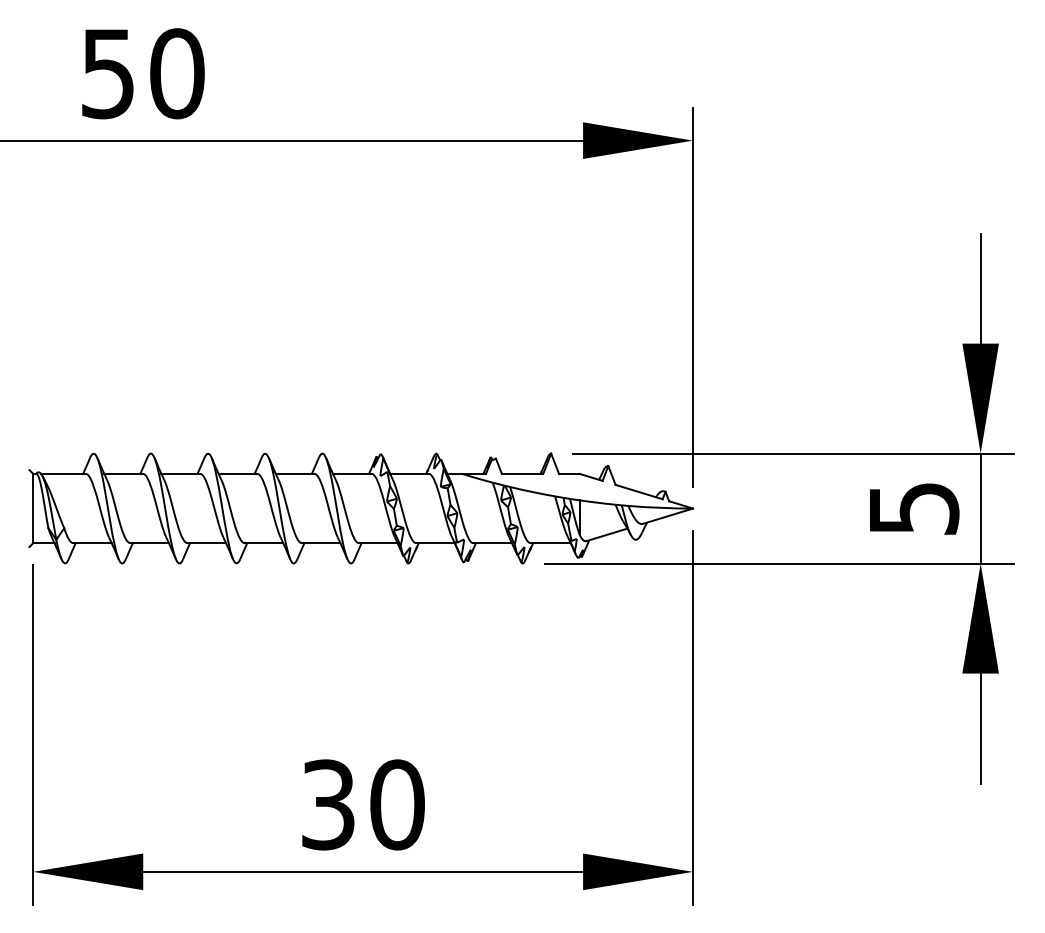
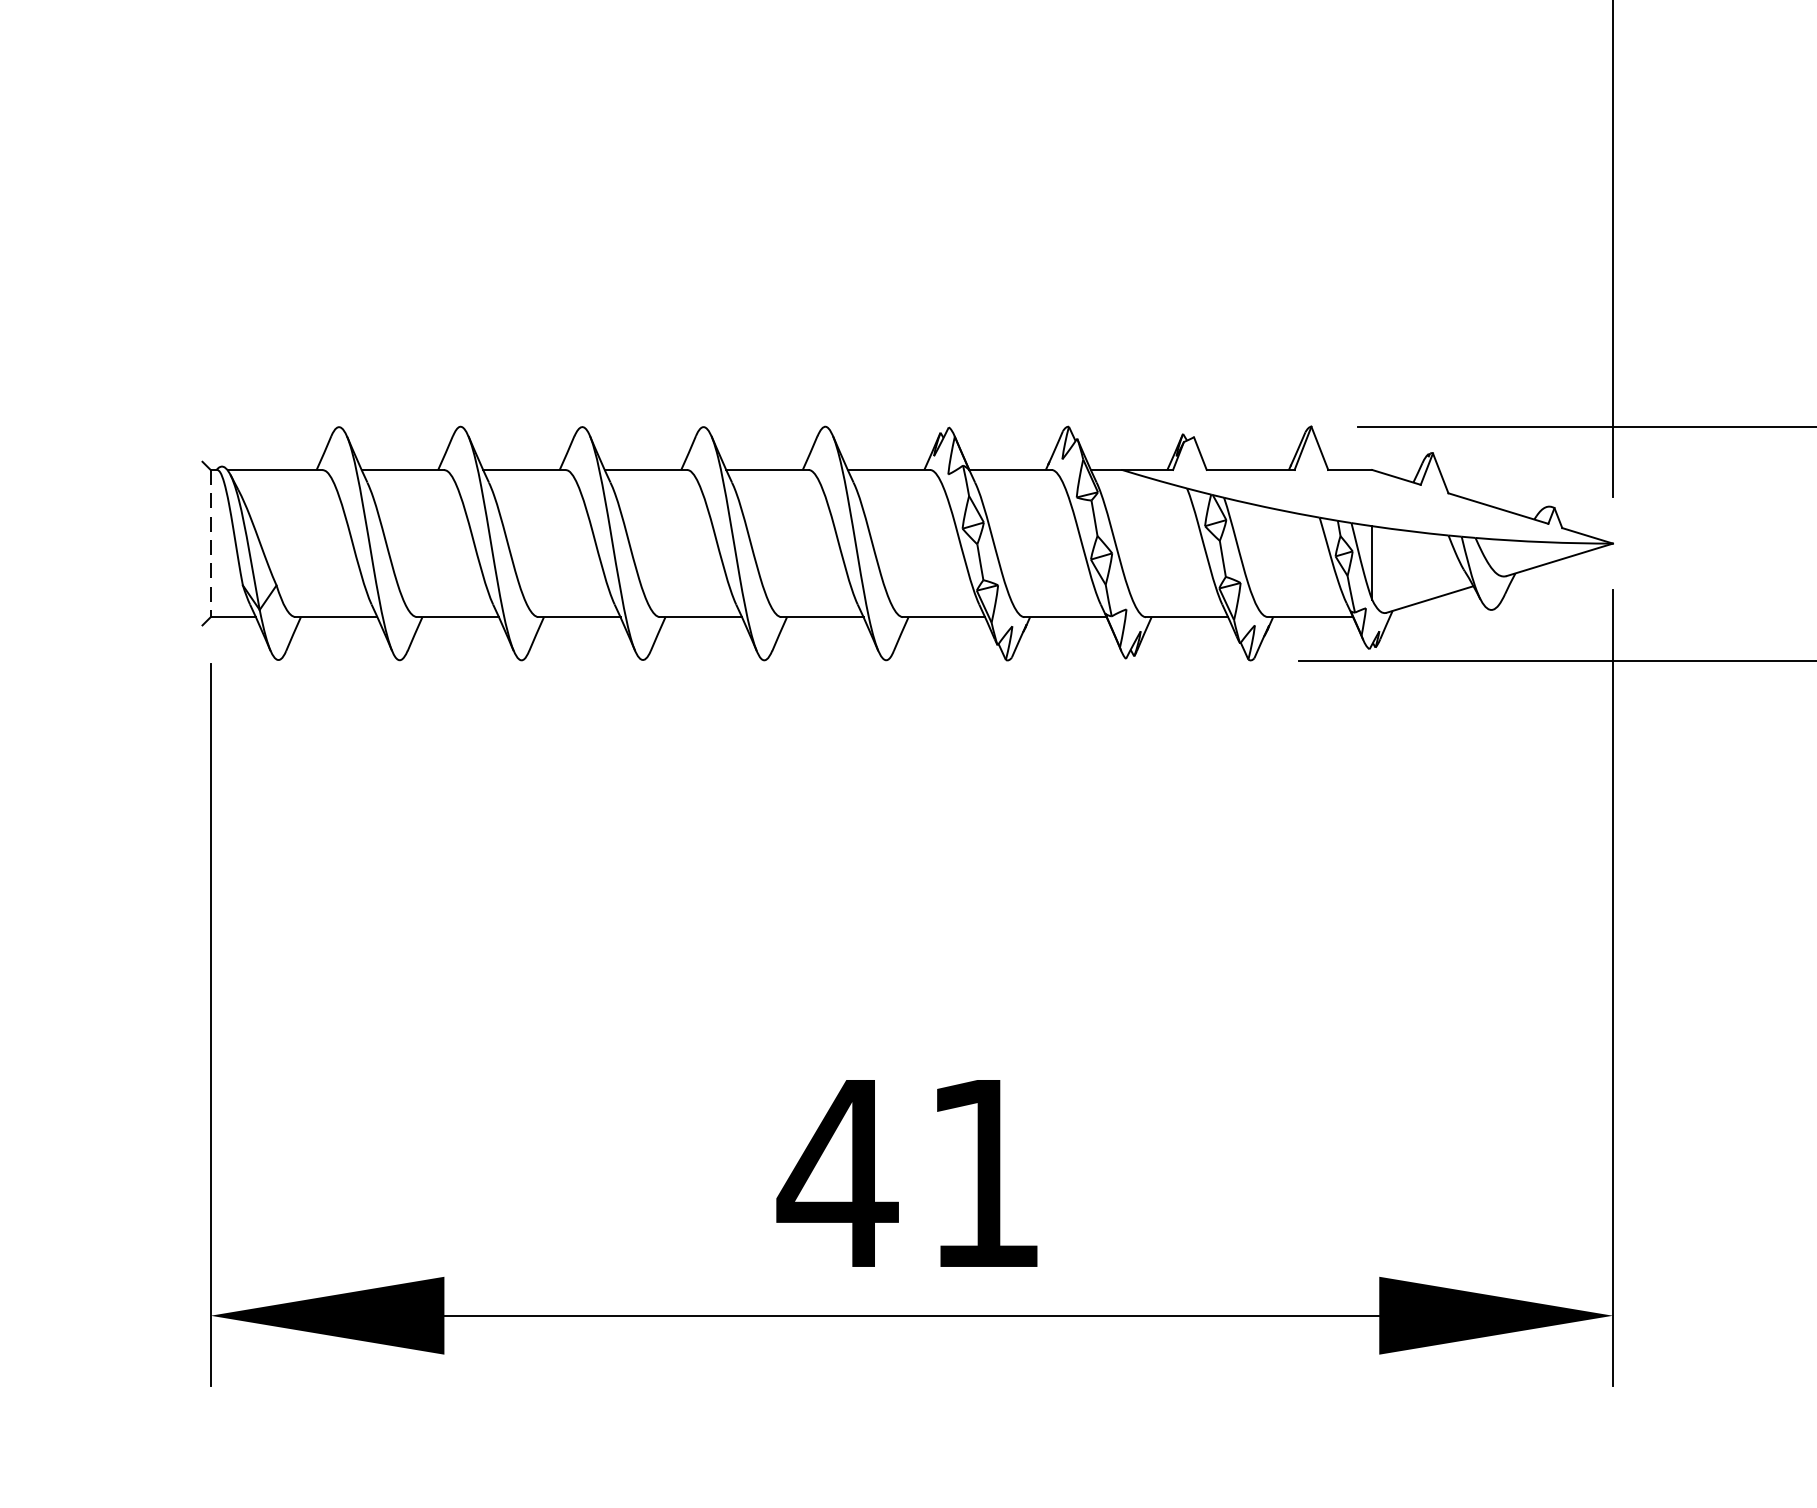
line: (33, 508) -> (211, 543), solid -> dashed
text: (361, 804) -> (908, 1172), 30 -> 41

